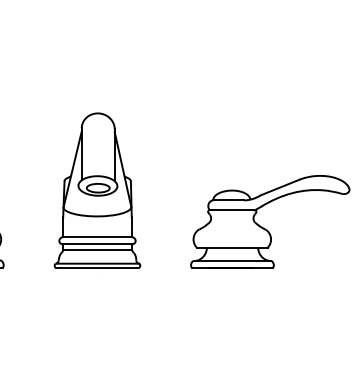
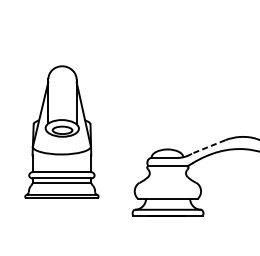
line: (279, 187) -> (208, 146), solid -> dashed
part: (97, 190) -> (61, 132), moved

